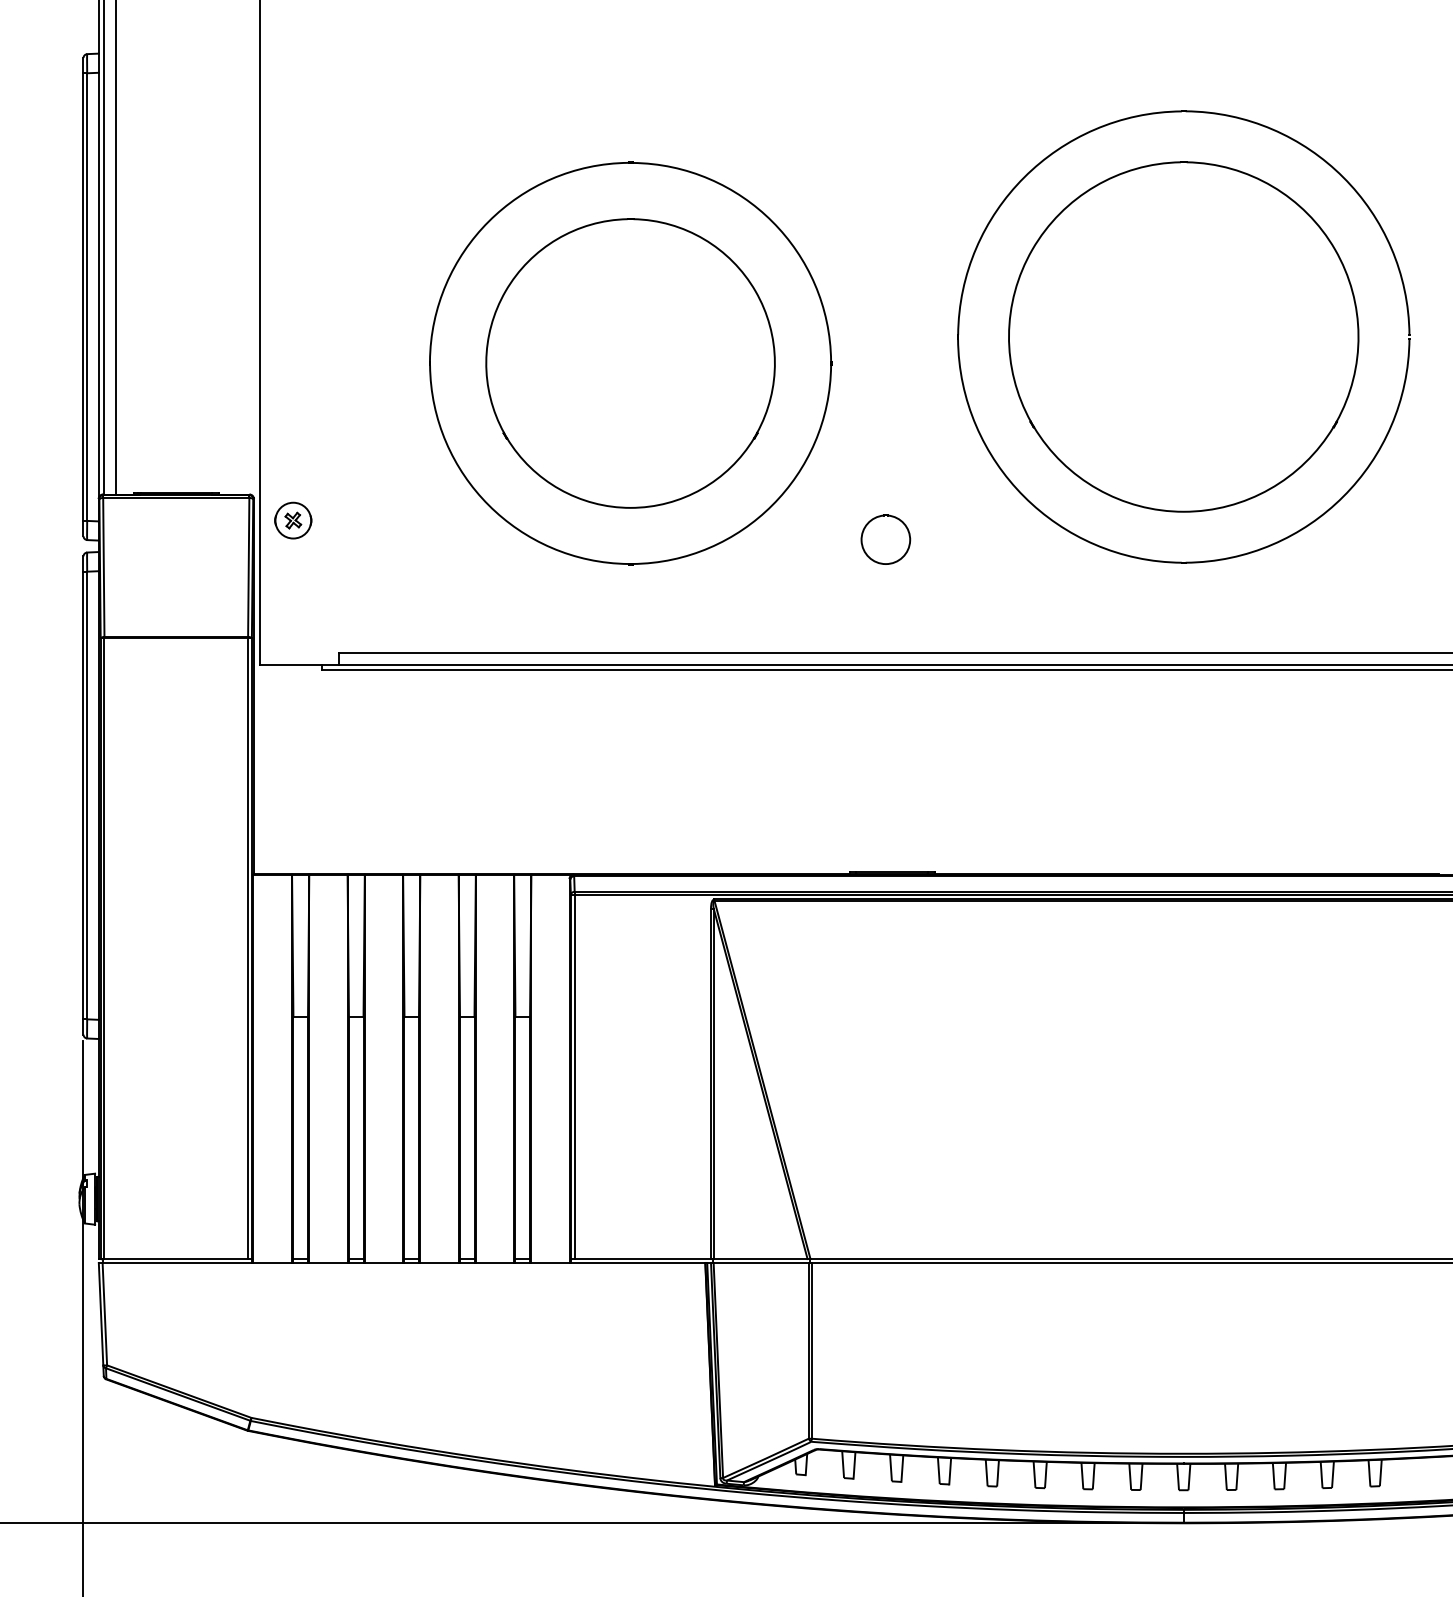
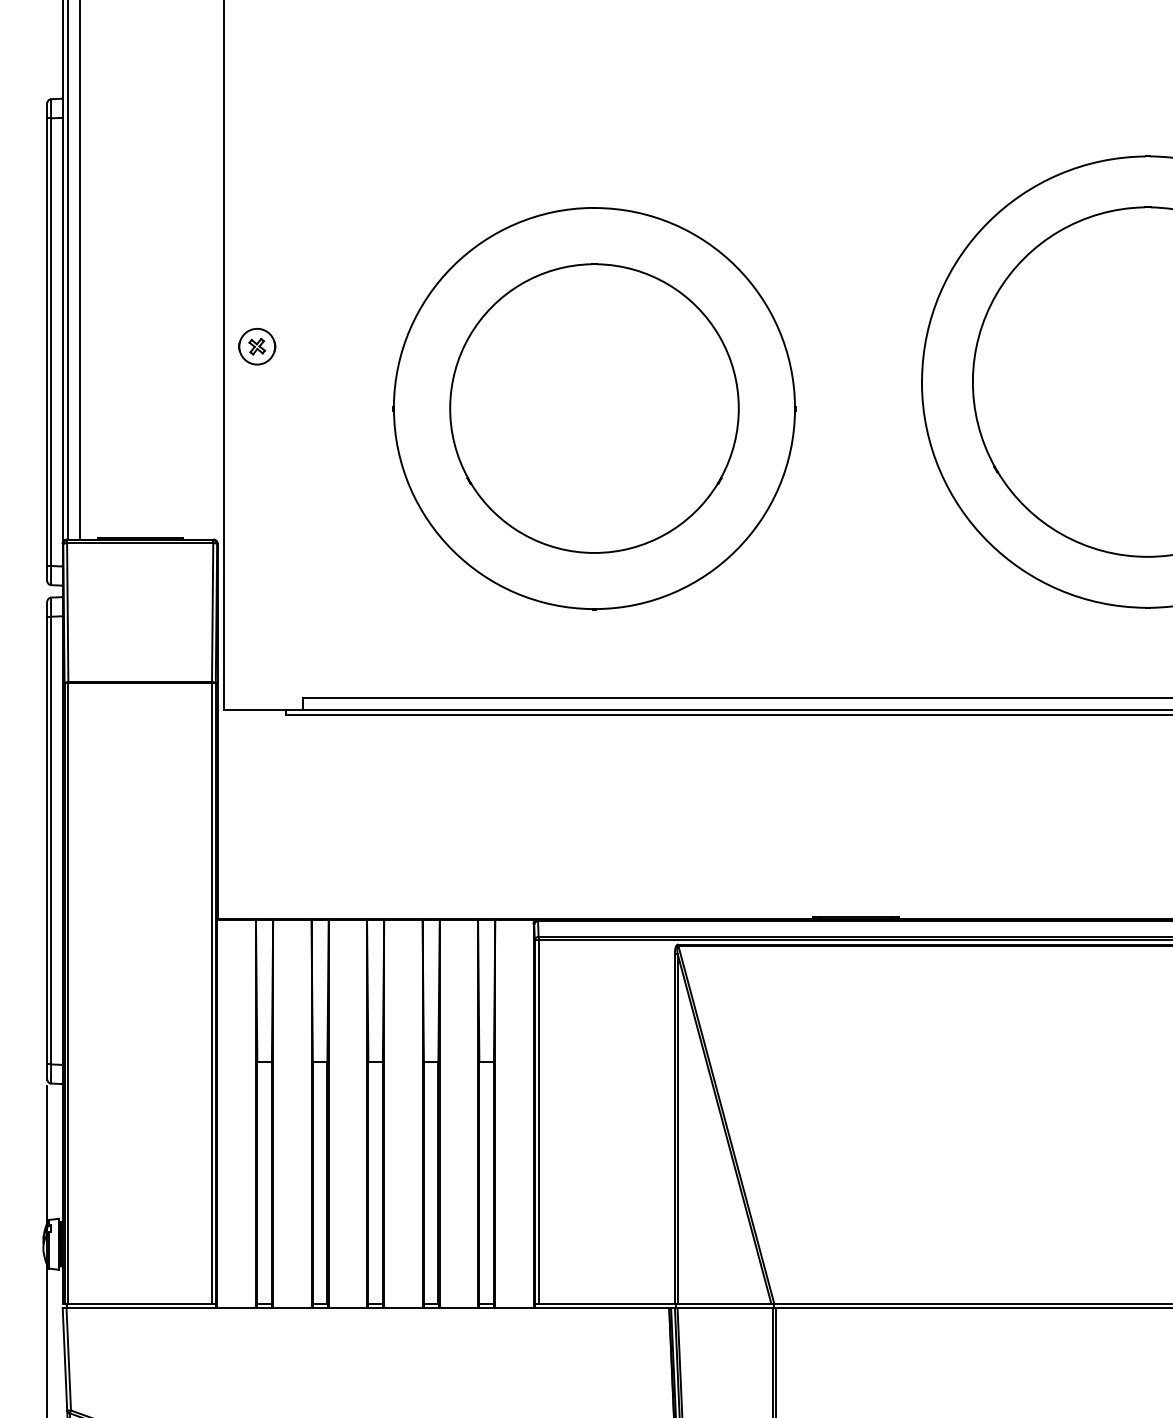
part: (293, 520) -> (257, 346), moved
part: (885, 539) -> (849, 584), removed

